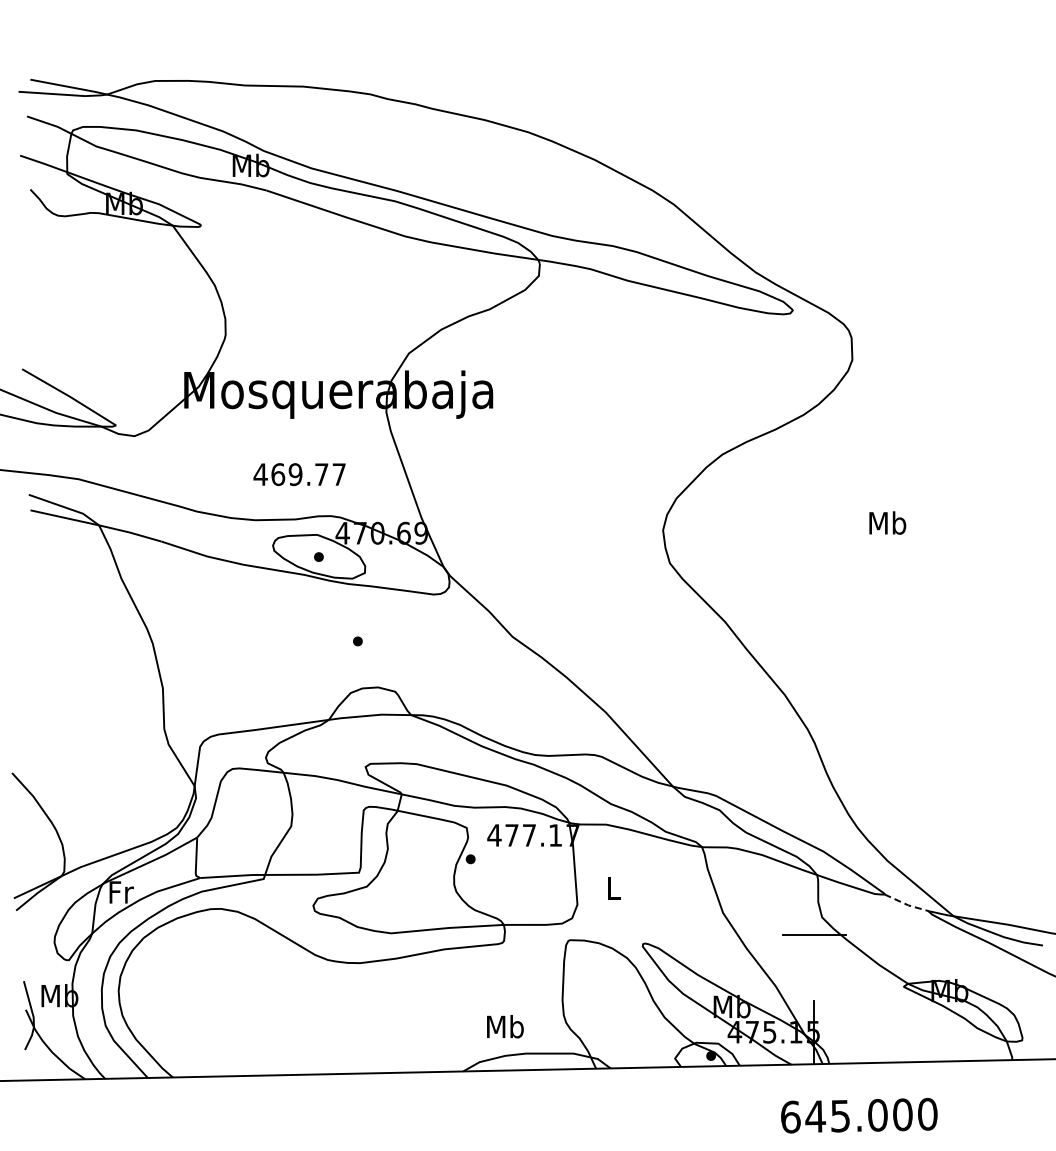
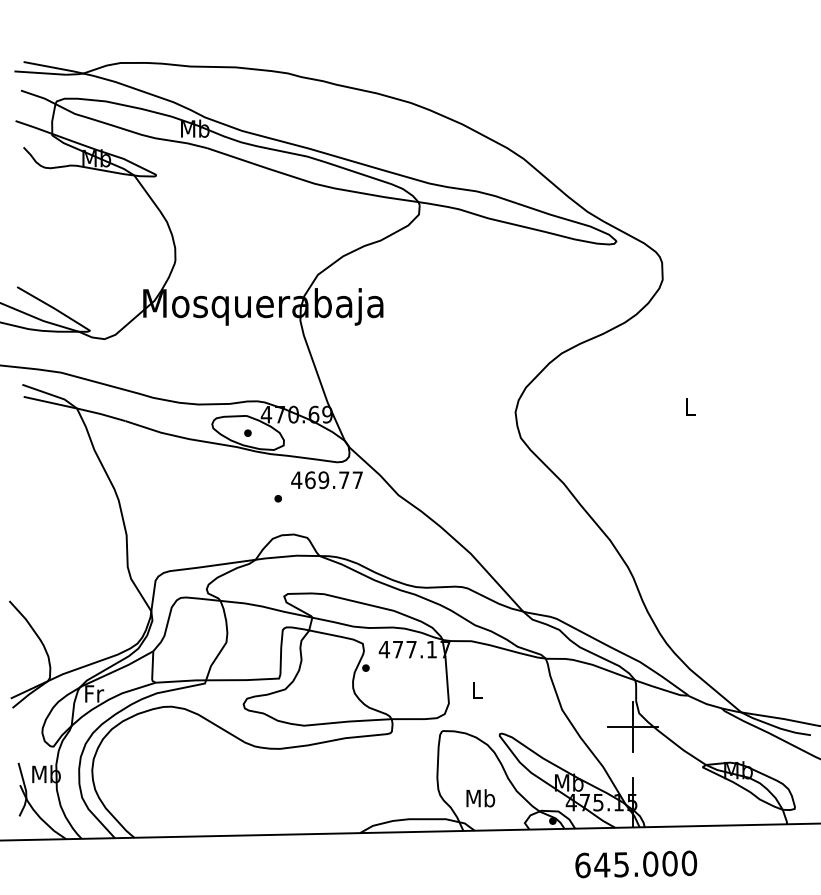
text: (299, 474) -> (326, 480), moved
text: (887, 522) -> (690, 406), Mb -> L
line: (906, 904) -> (704, 703), dashed -> solid
line: (814, 934) -> (633, 726), added
text: (505, 1026) -> (480, 798), moved
text: (859, 1115) -> (636, 864), moved

